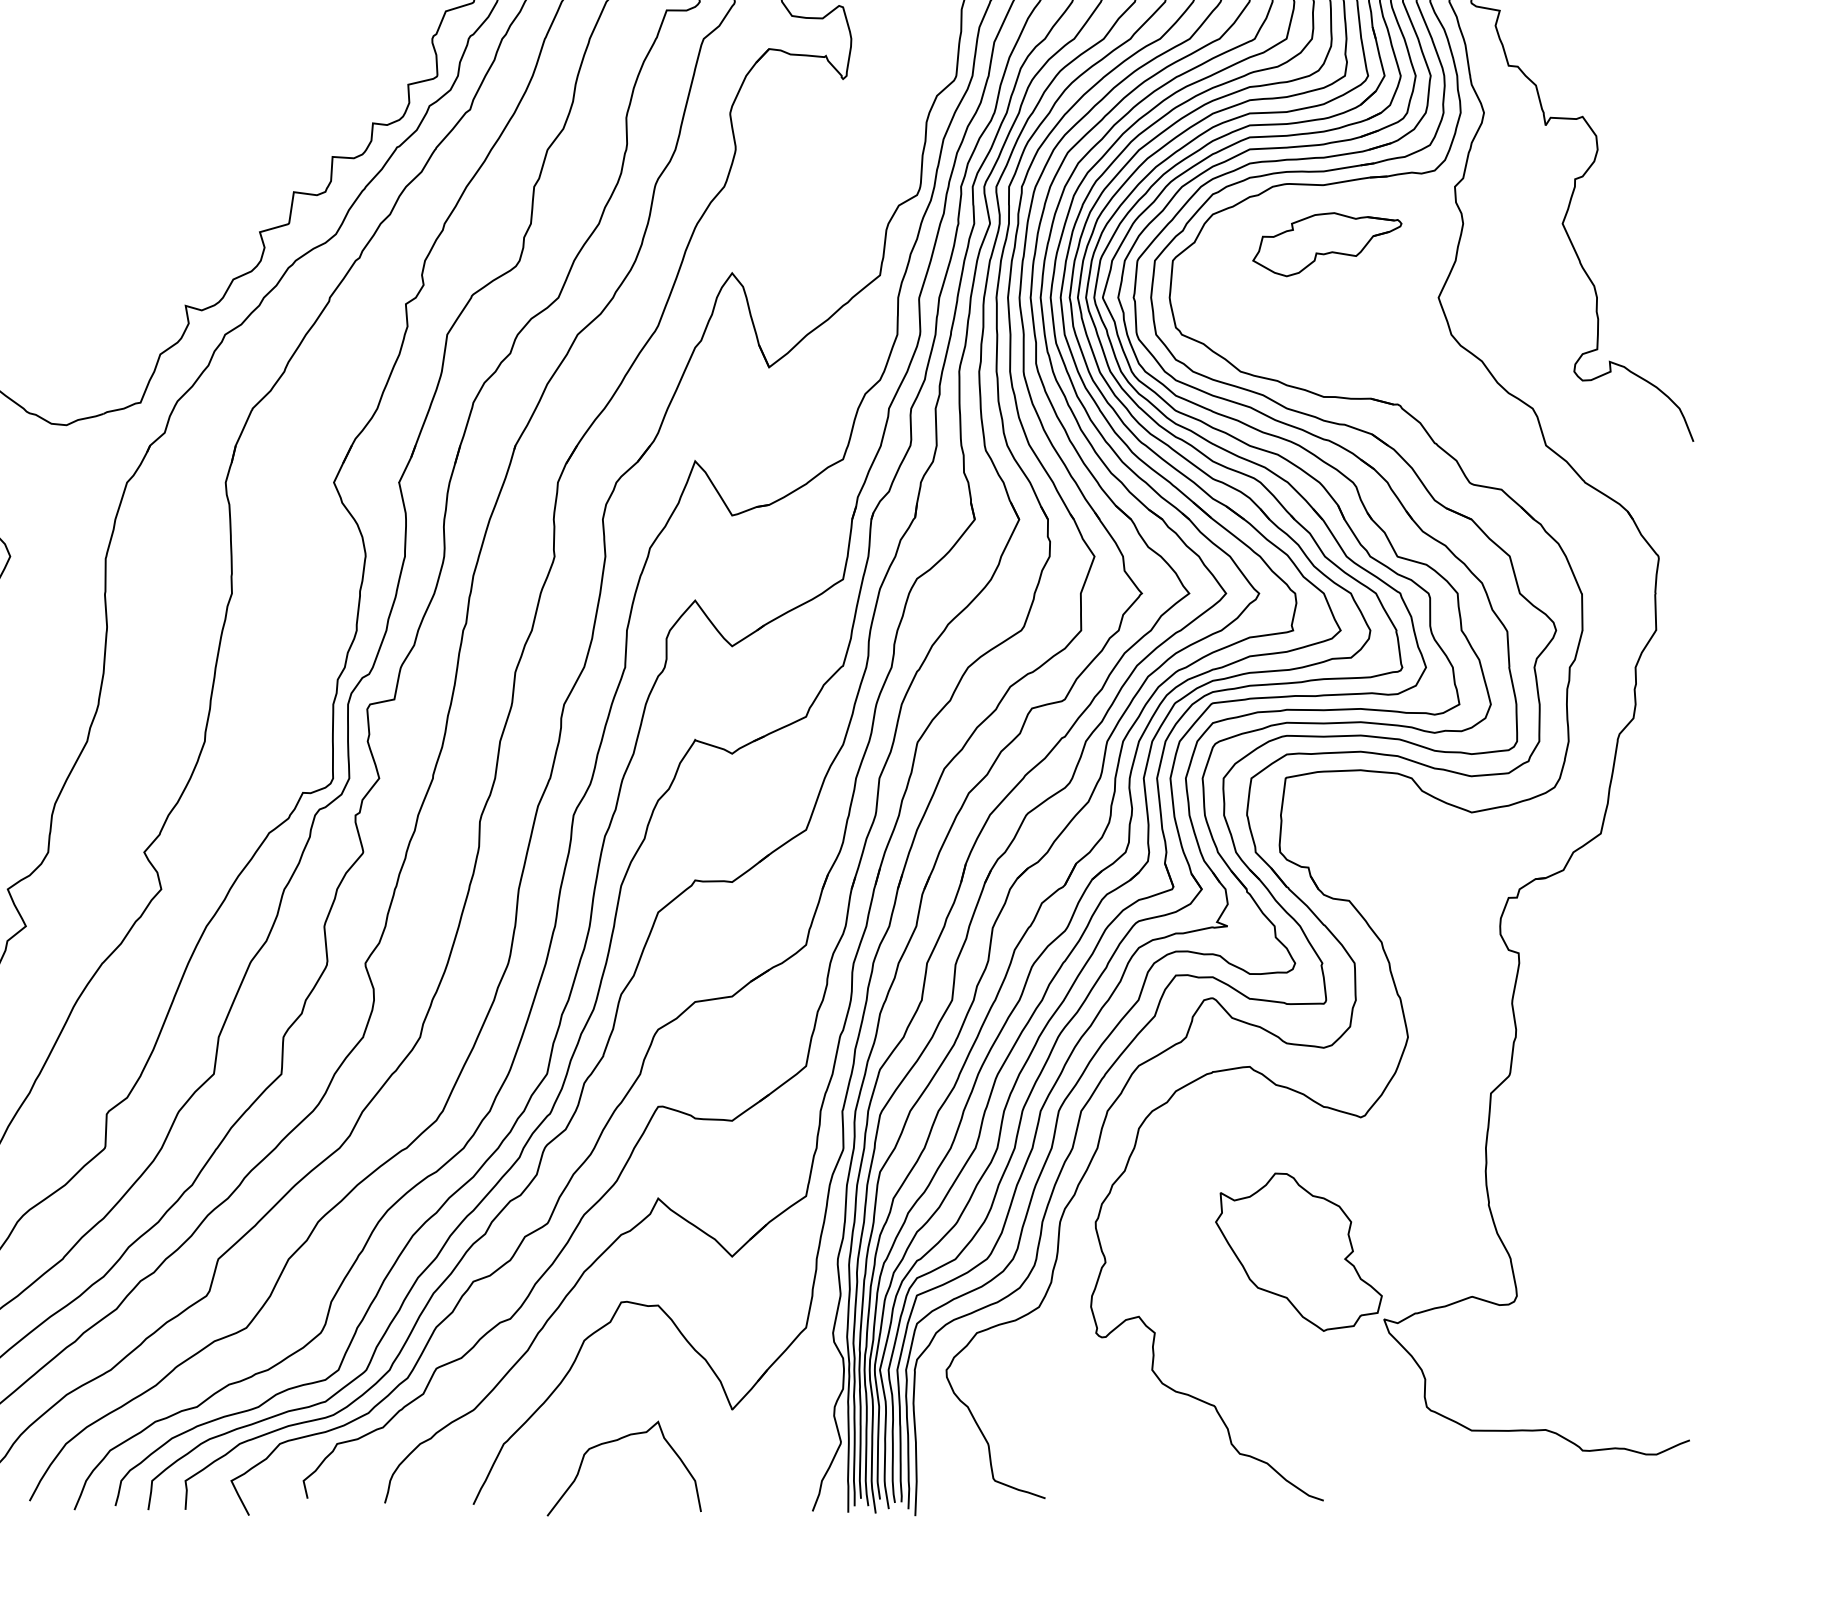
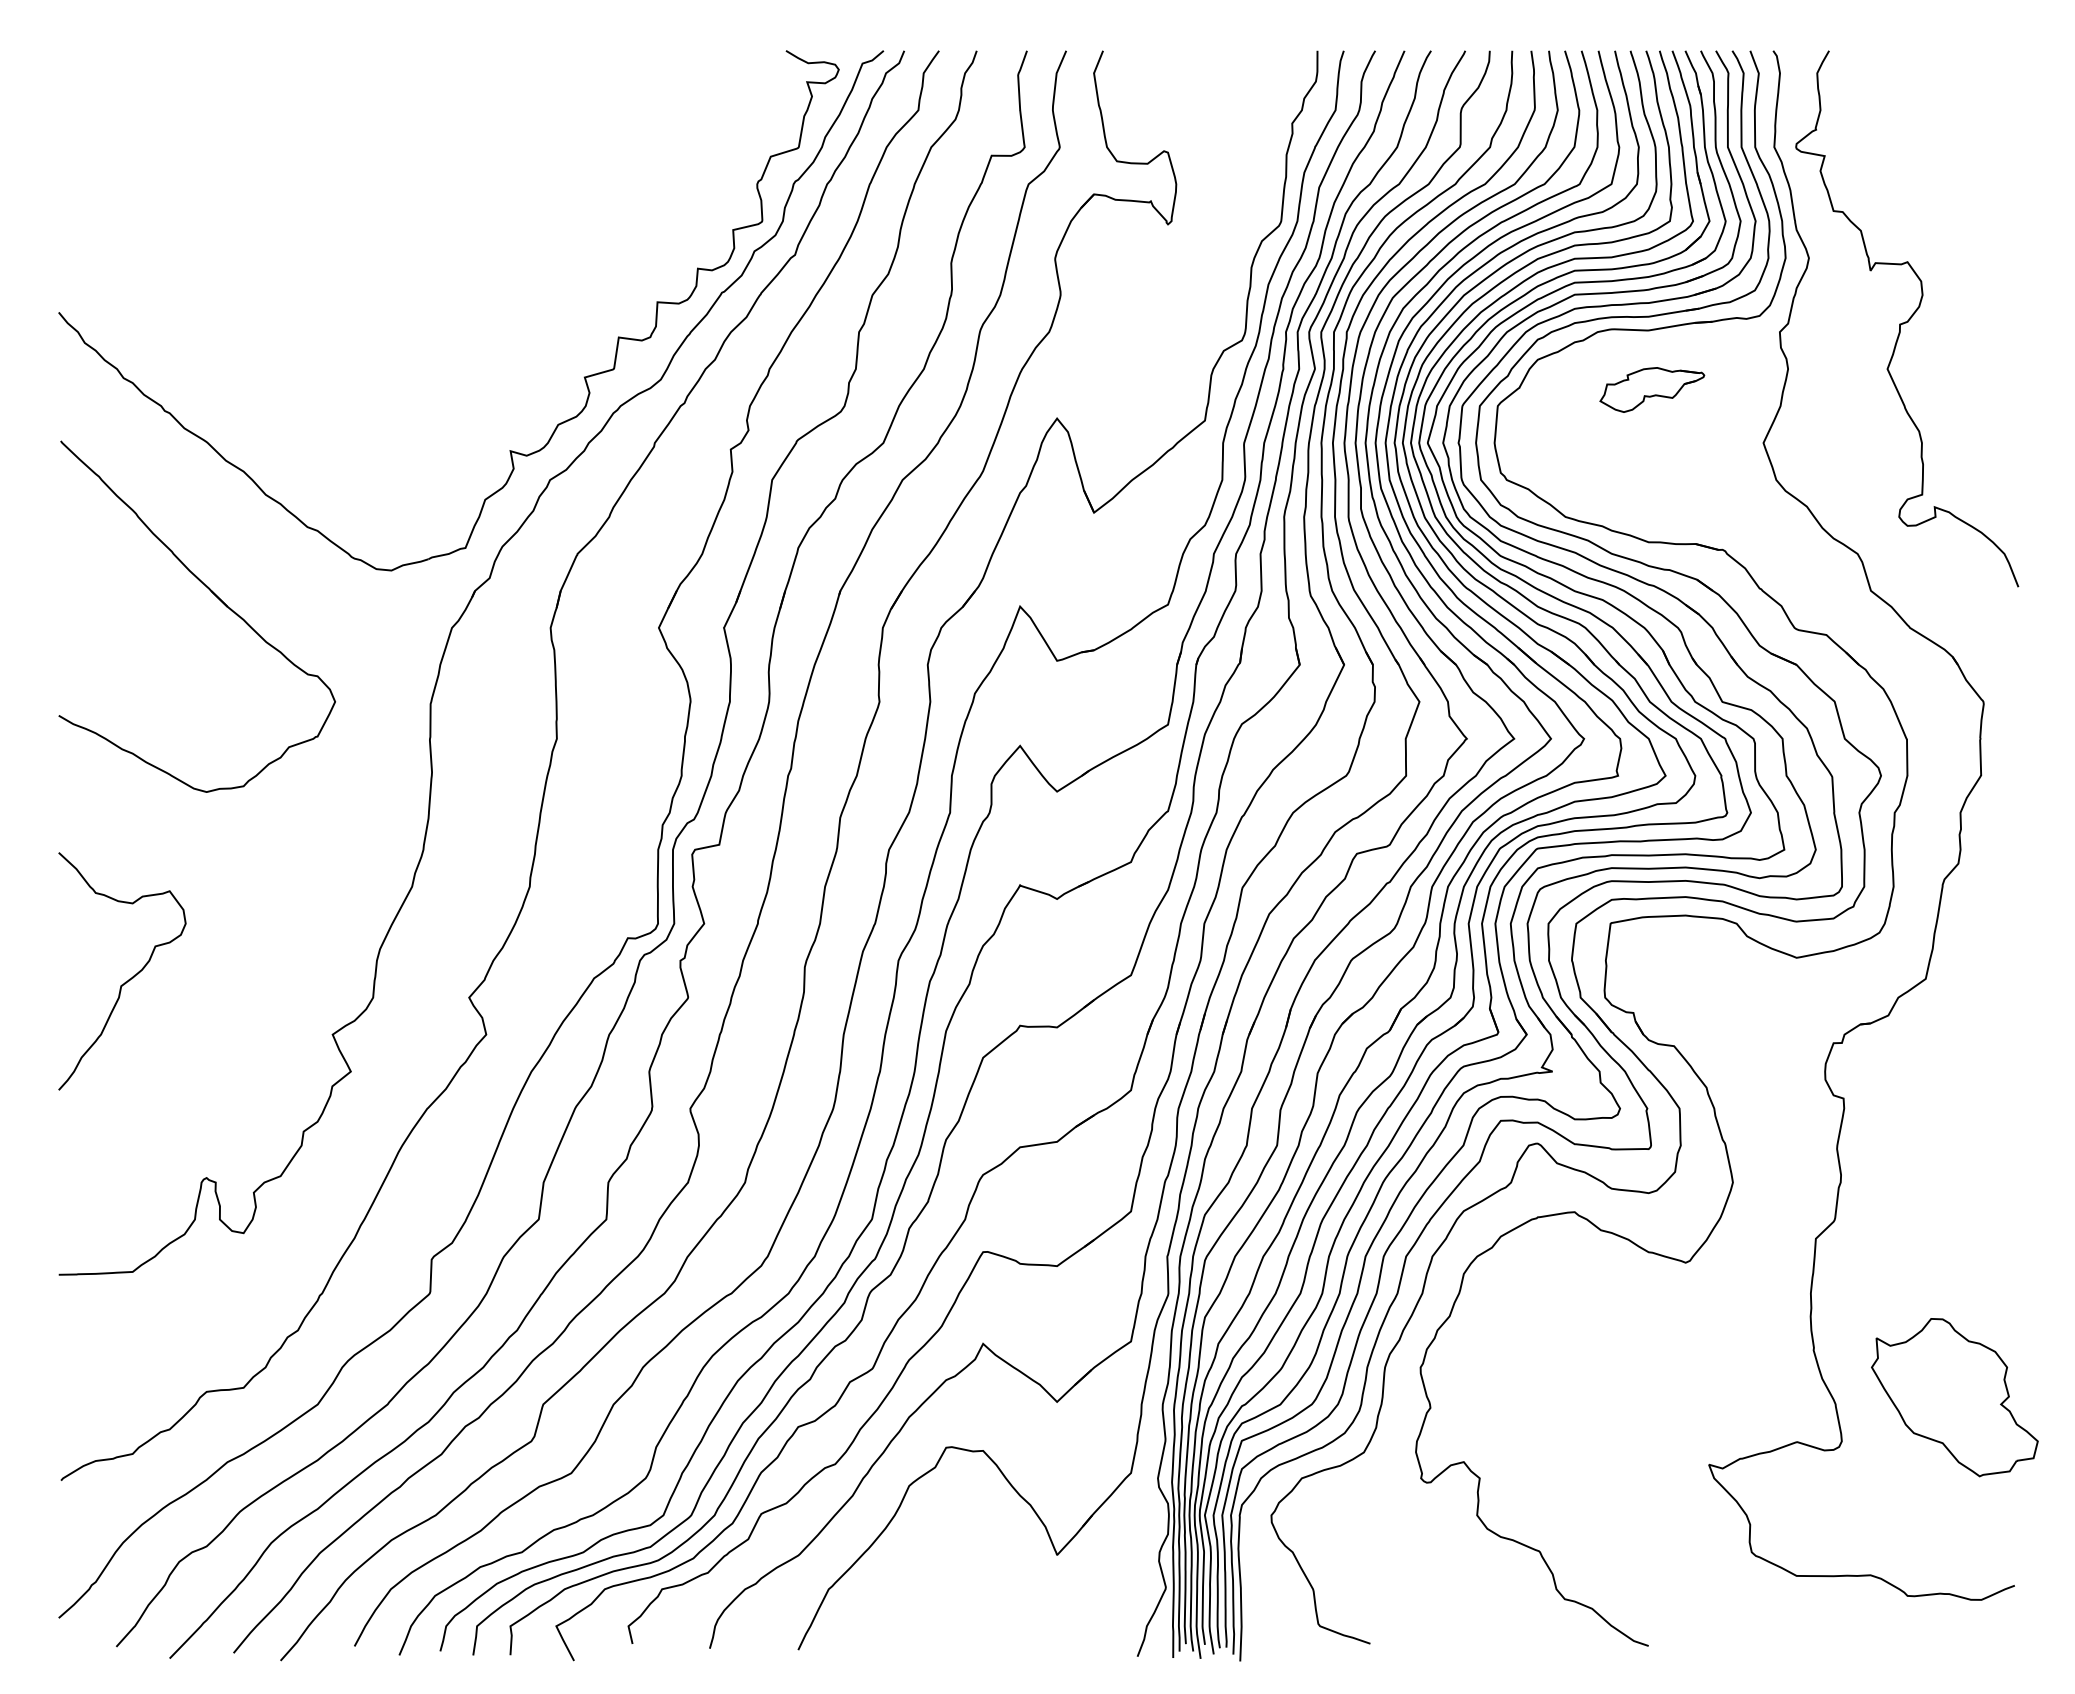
part: (1327, 244) -> (1652, 389), size x0.7
part: (1298, 1252) -> (1954, 1397), moved
curve: (617, 1441) -> (942, 1586), removed

